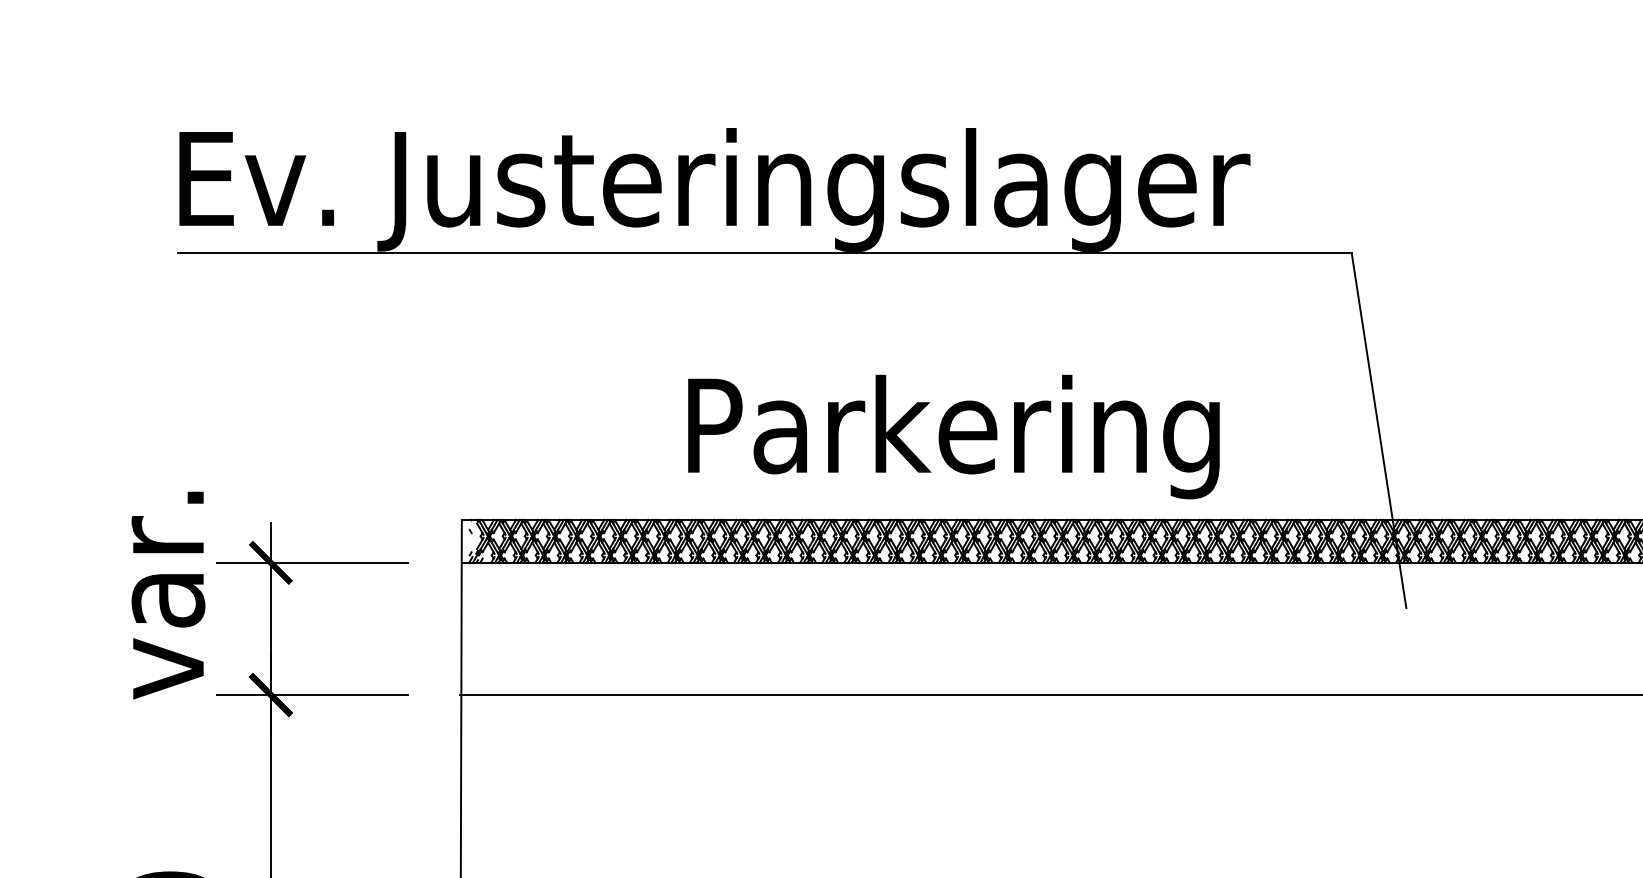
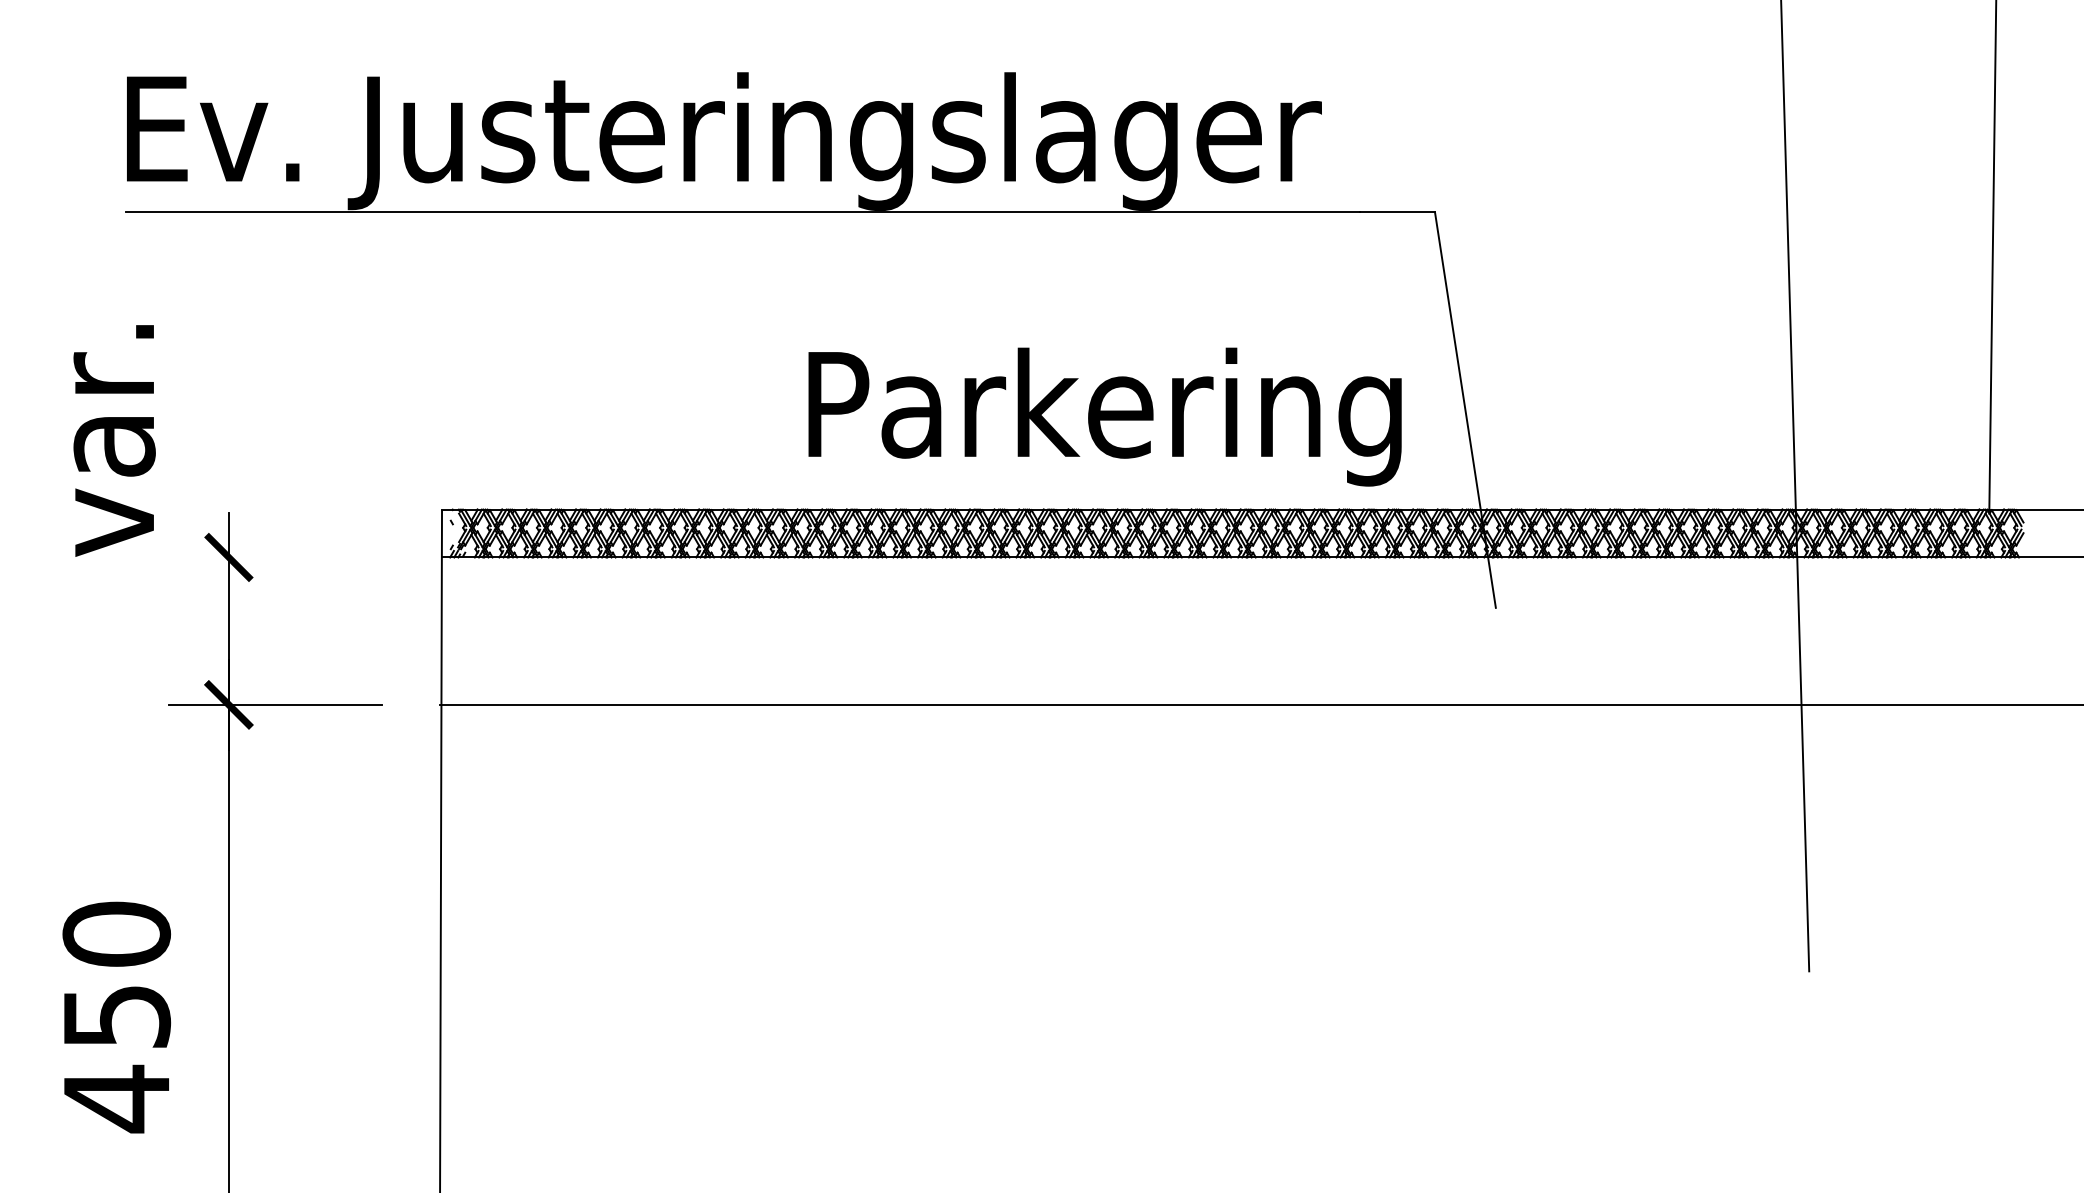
text: (953, 436) -> (1104, 416), moved
line: (312, 562) -> (275, 557), removed
text: (168, 595) -> (114, 440), moved

